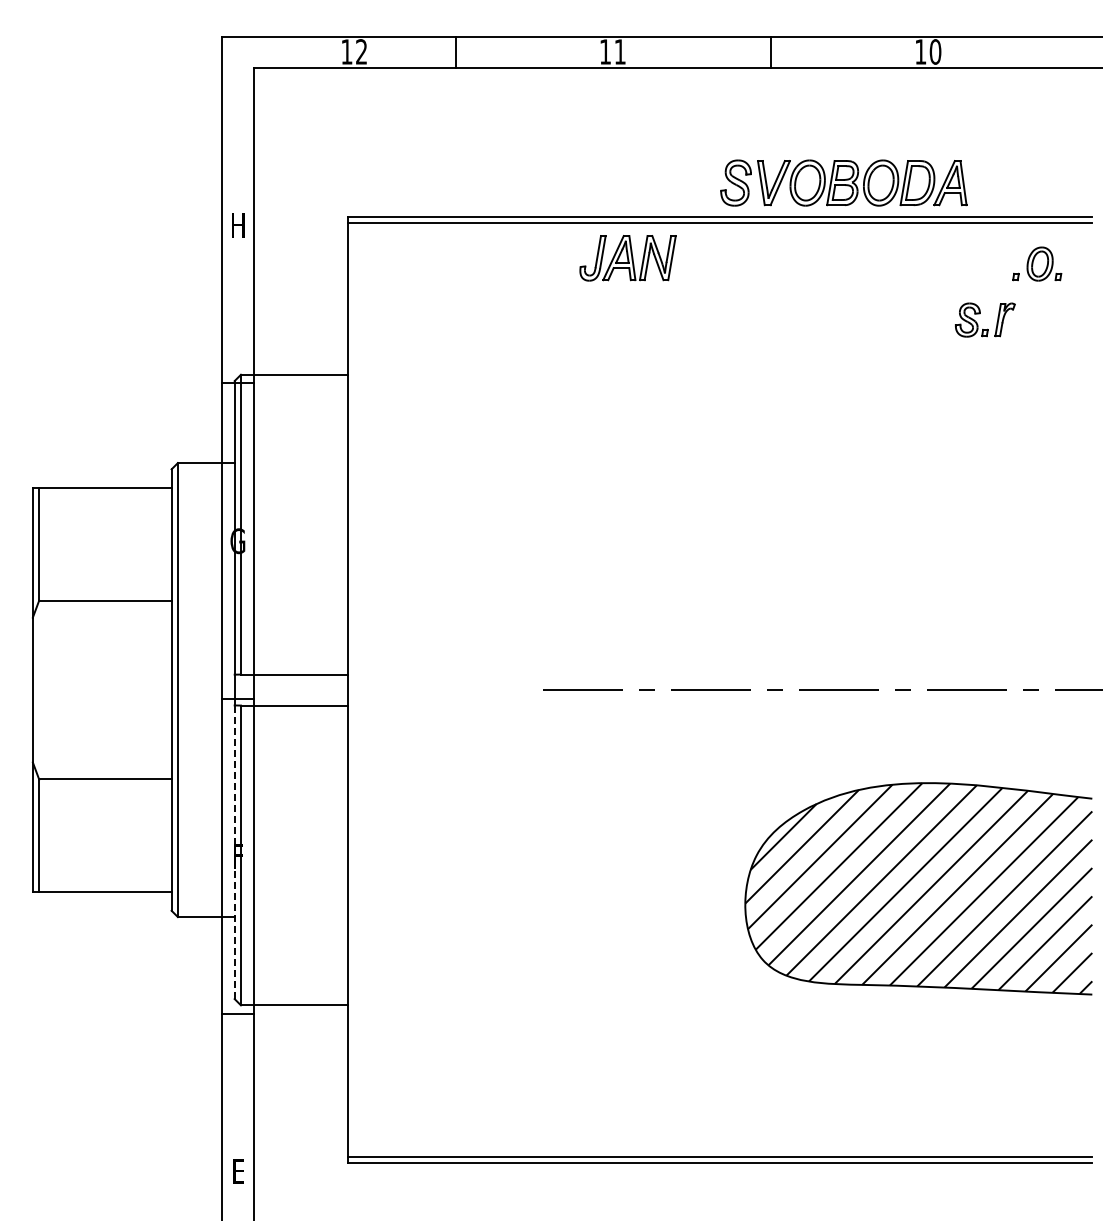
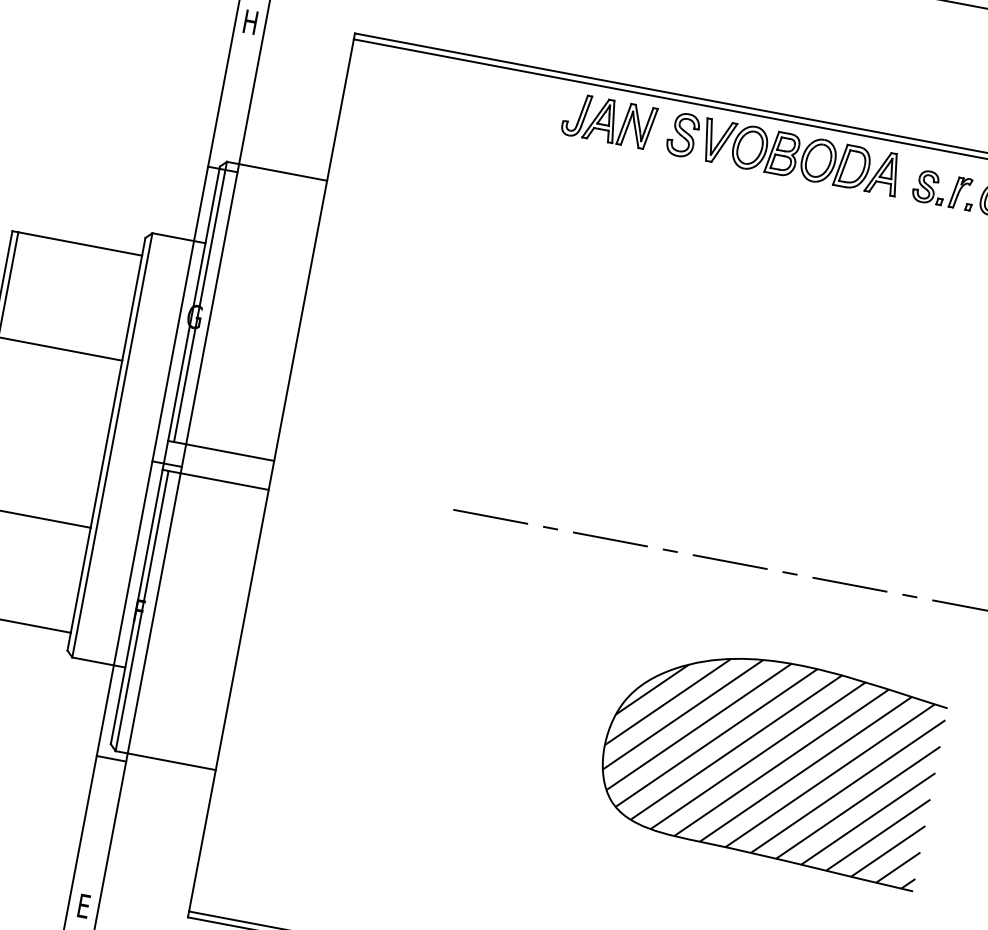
part: (843, 182) -> (783, 153), moved
part: (980, 313) -> (938, 182), moved
line: (234, 852) -> (136, 607), dashed -> solid

